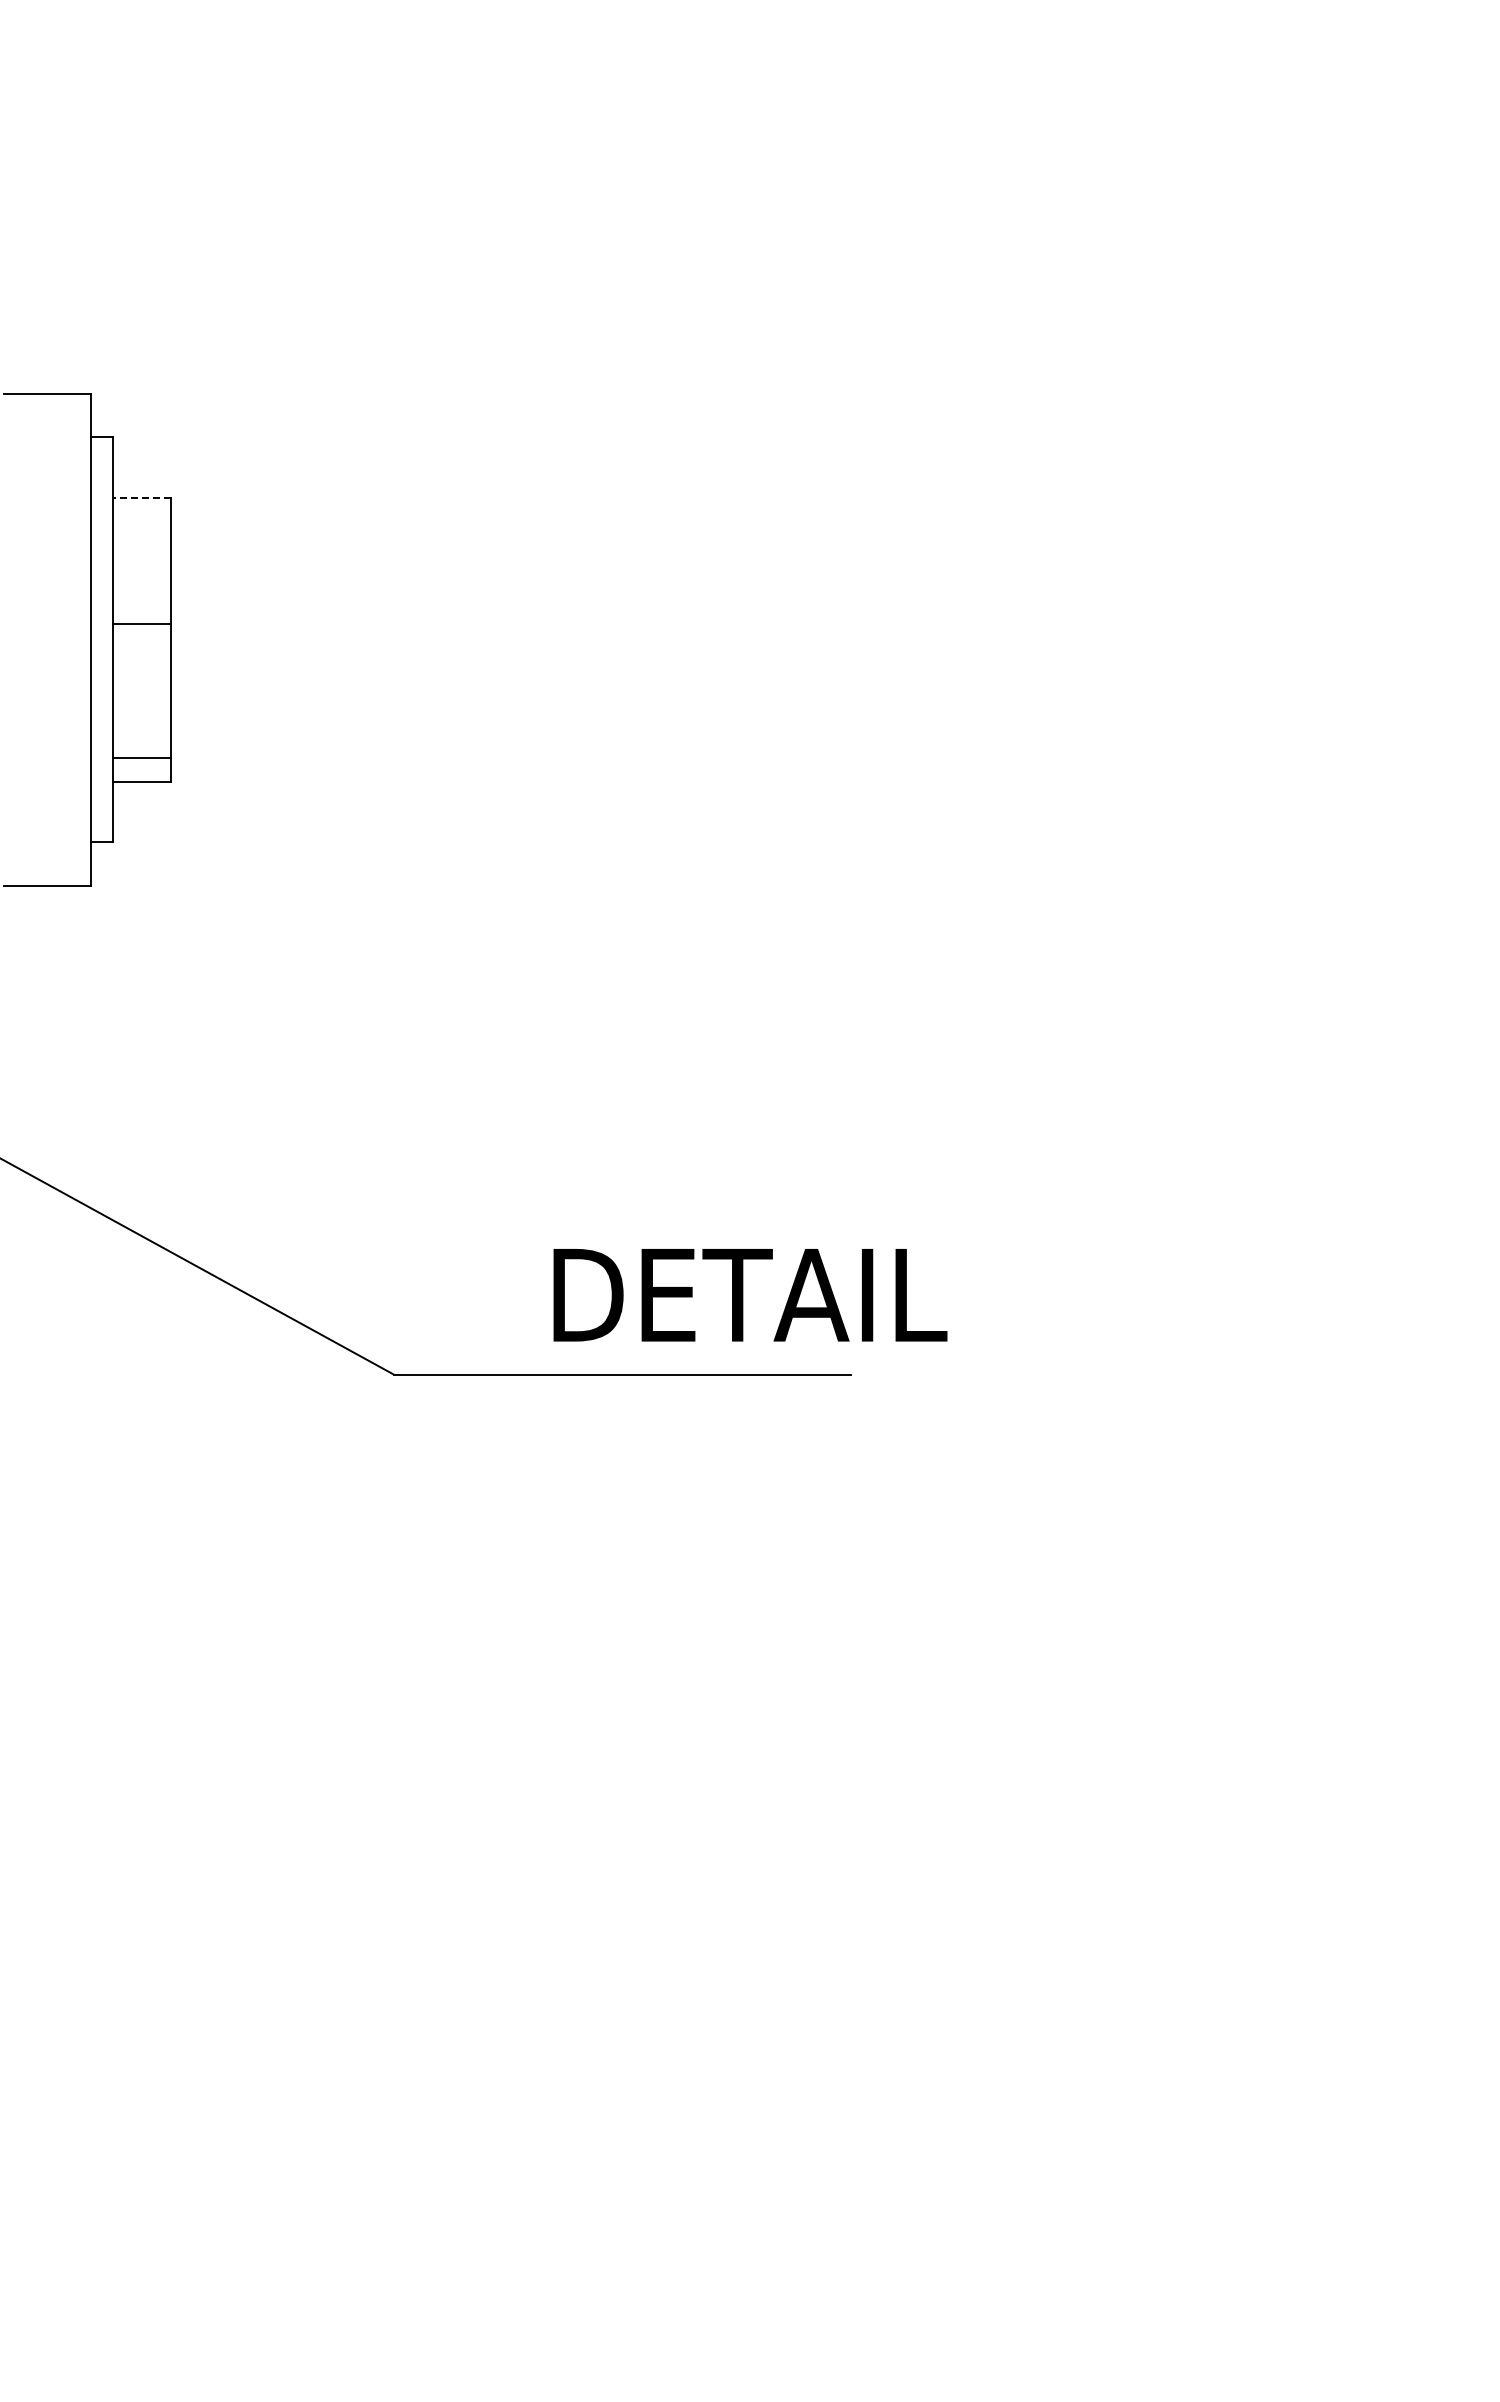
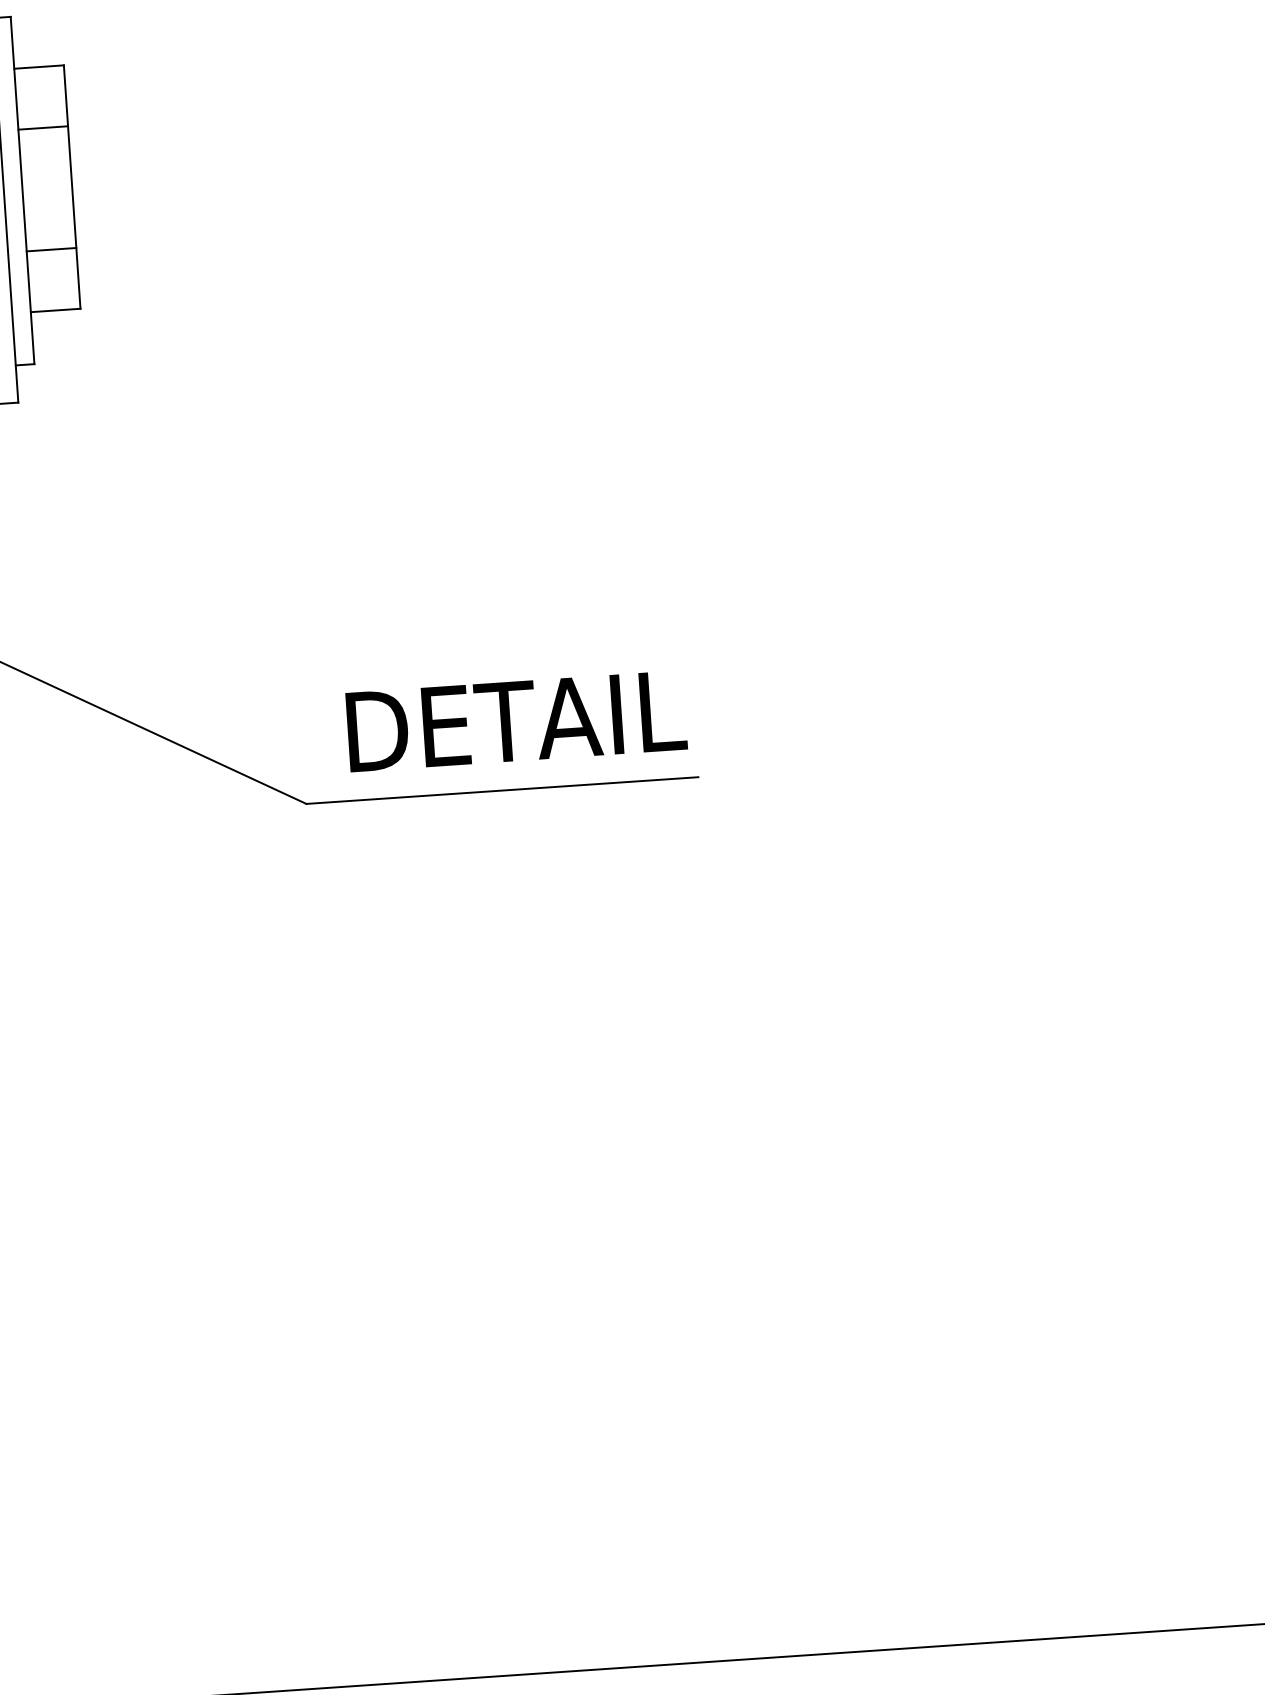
line: (141, 497) -> (38, 67), dashed -> solid
line: (141, 623) -> (43, 127), moved
line: (141, 757) -> (51, 249), moved
text: (750, 1295) -> (516, 721), moved

